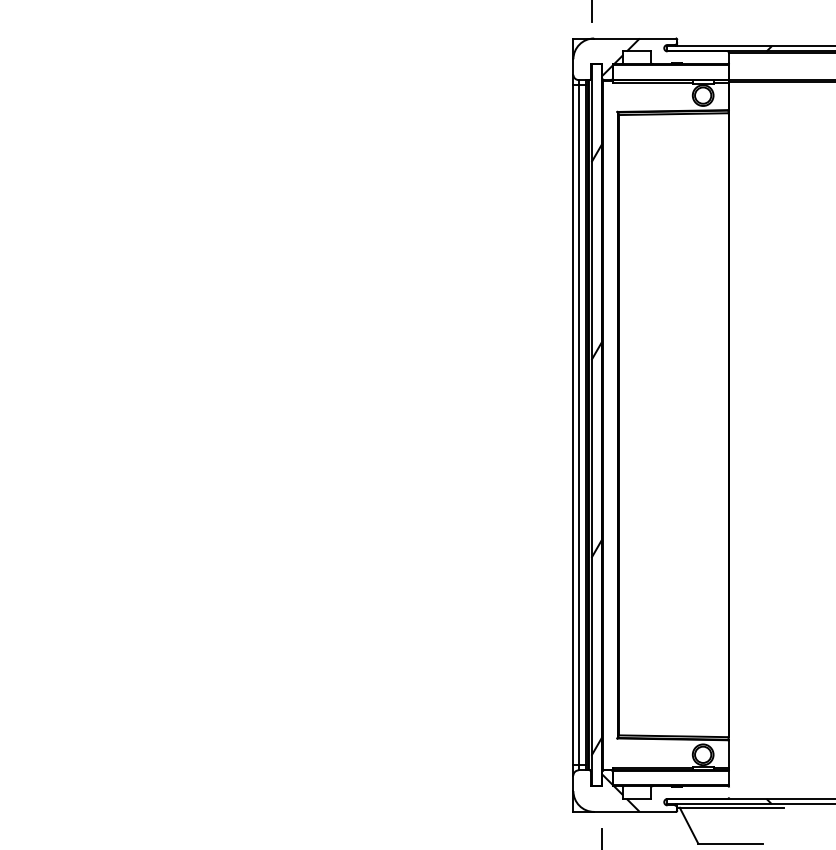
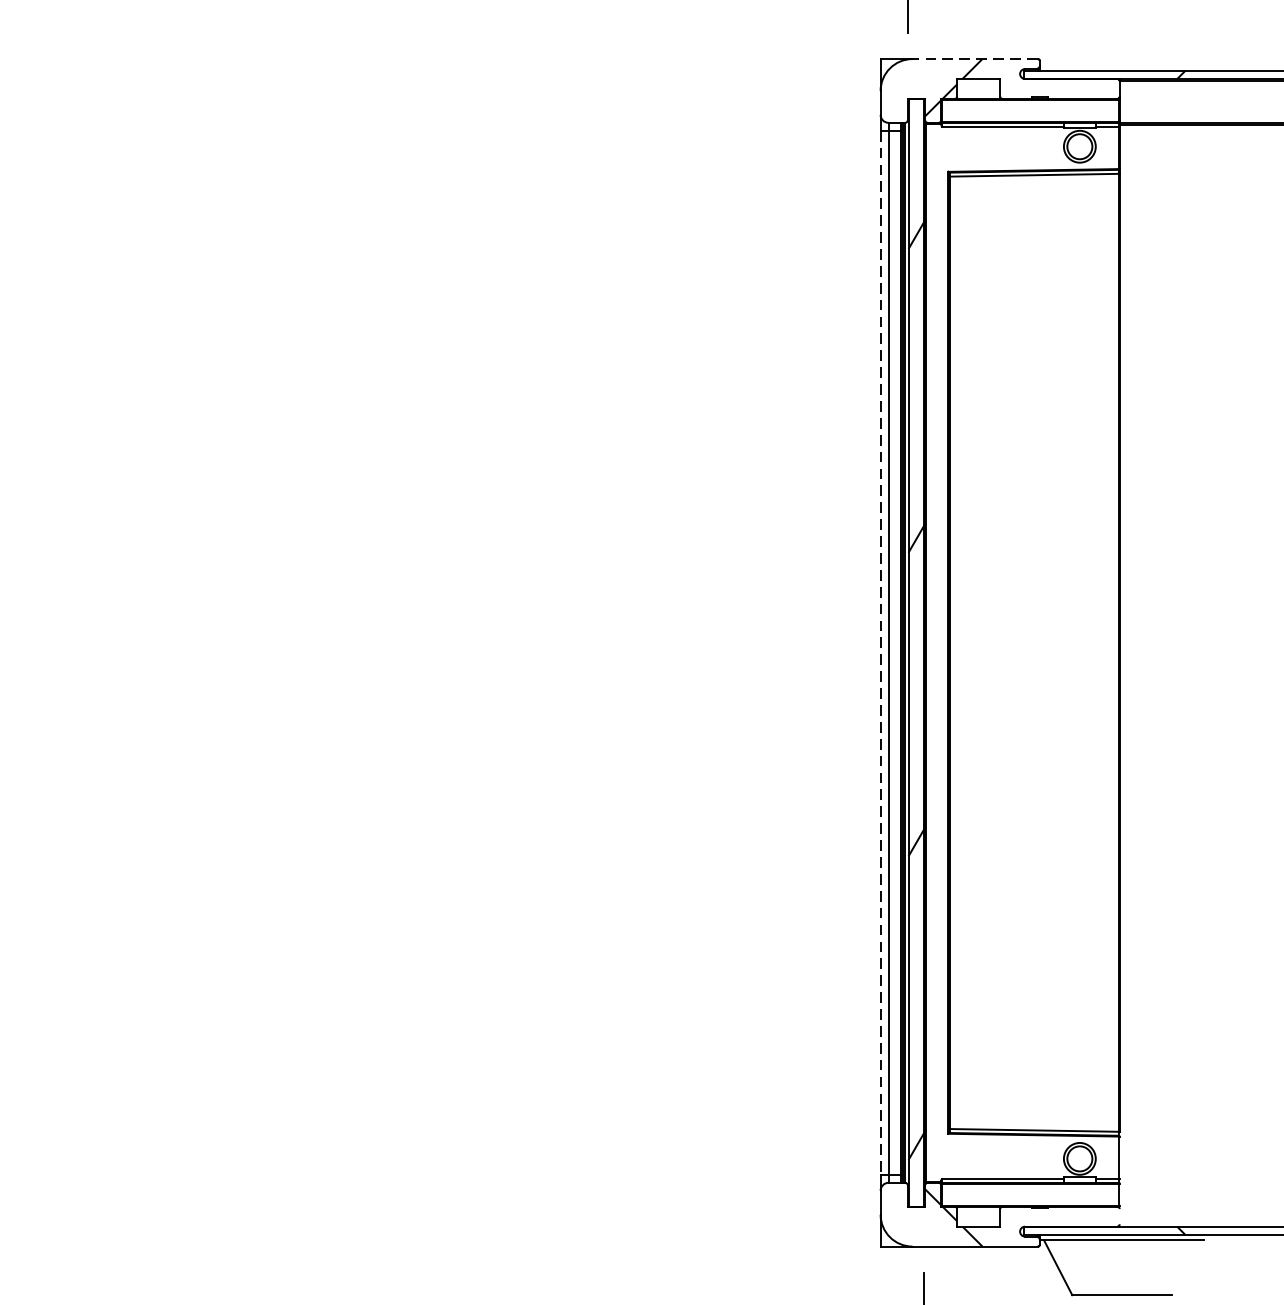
line: (634, 38) -> (974, 59), solid -> dashed
line: (573, 425) -> (880, 653), solid -> dashed

